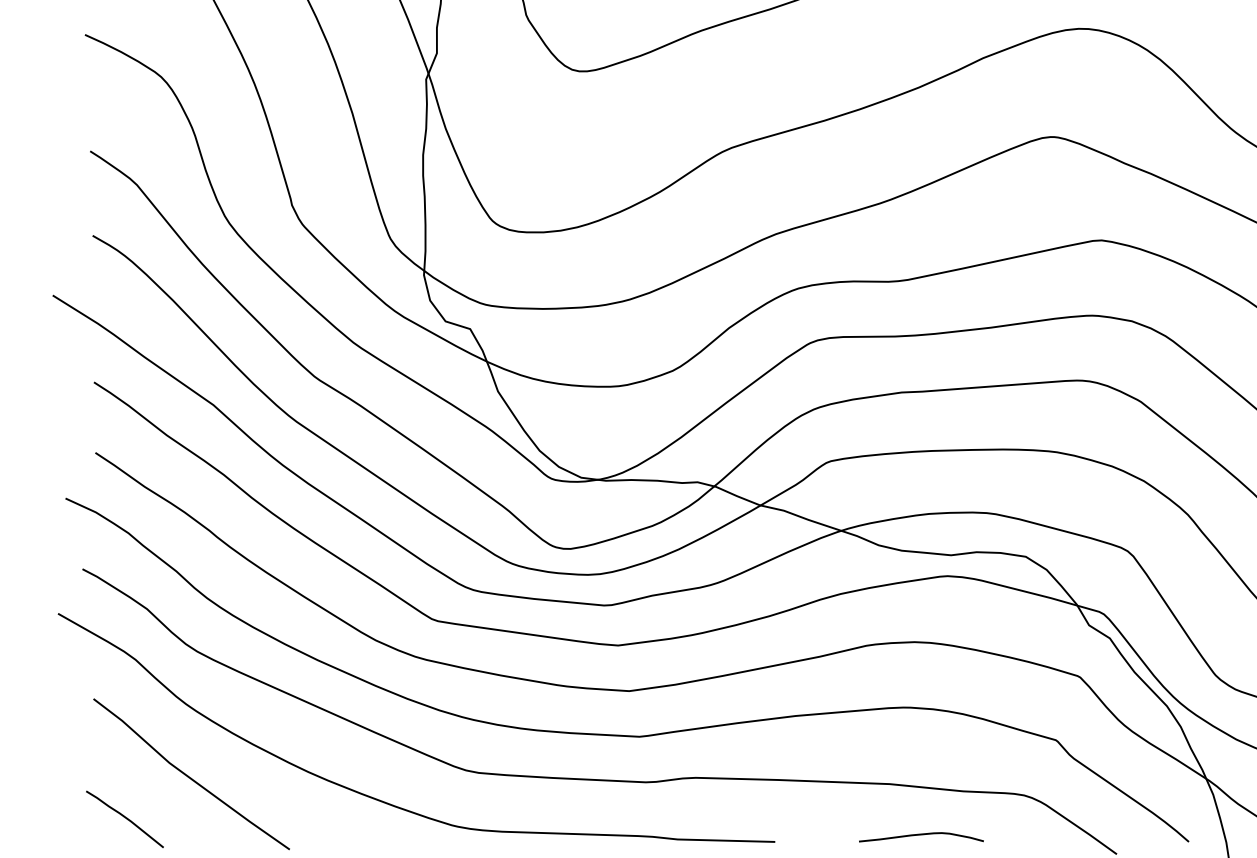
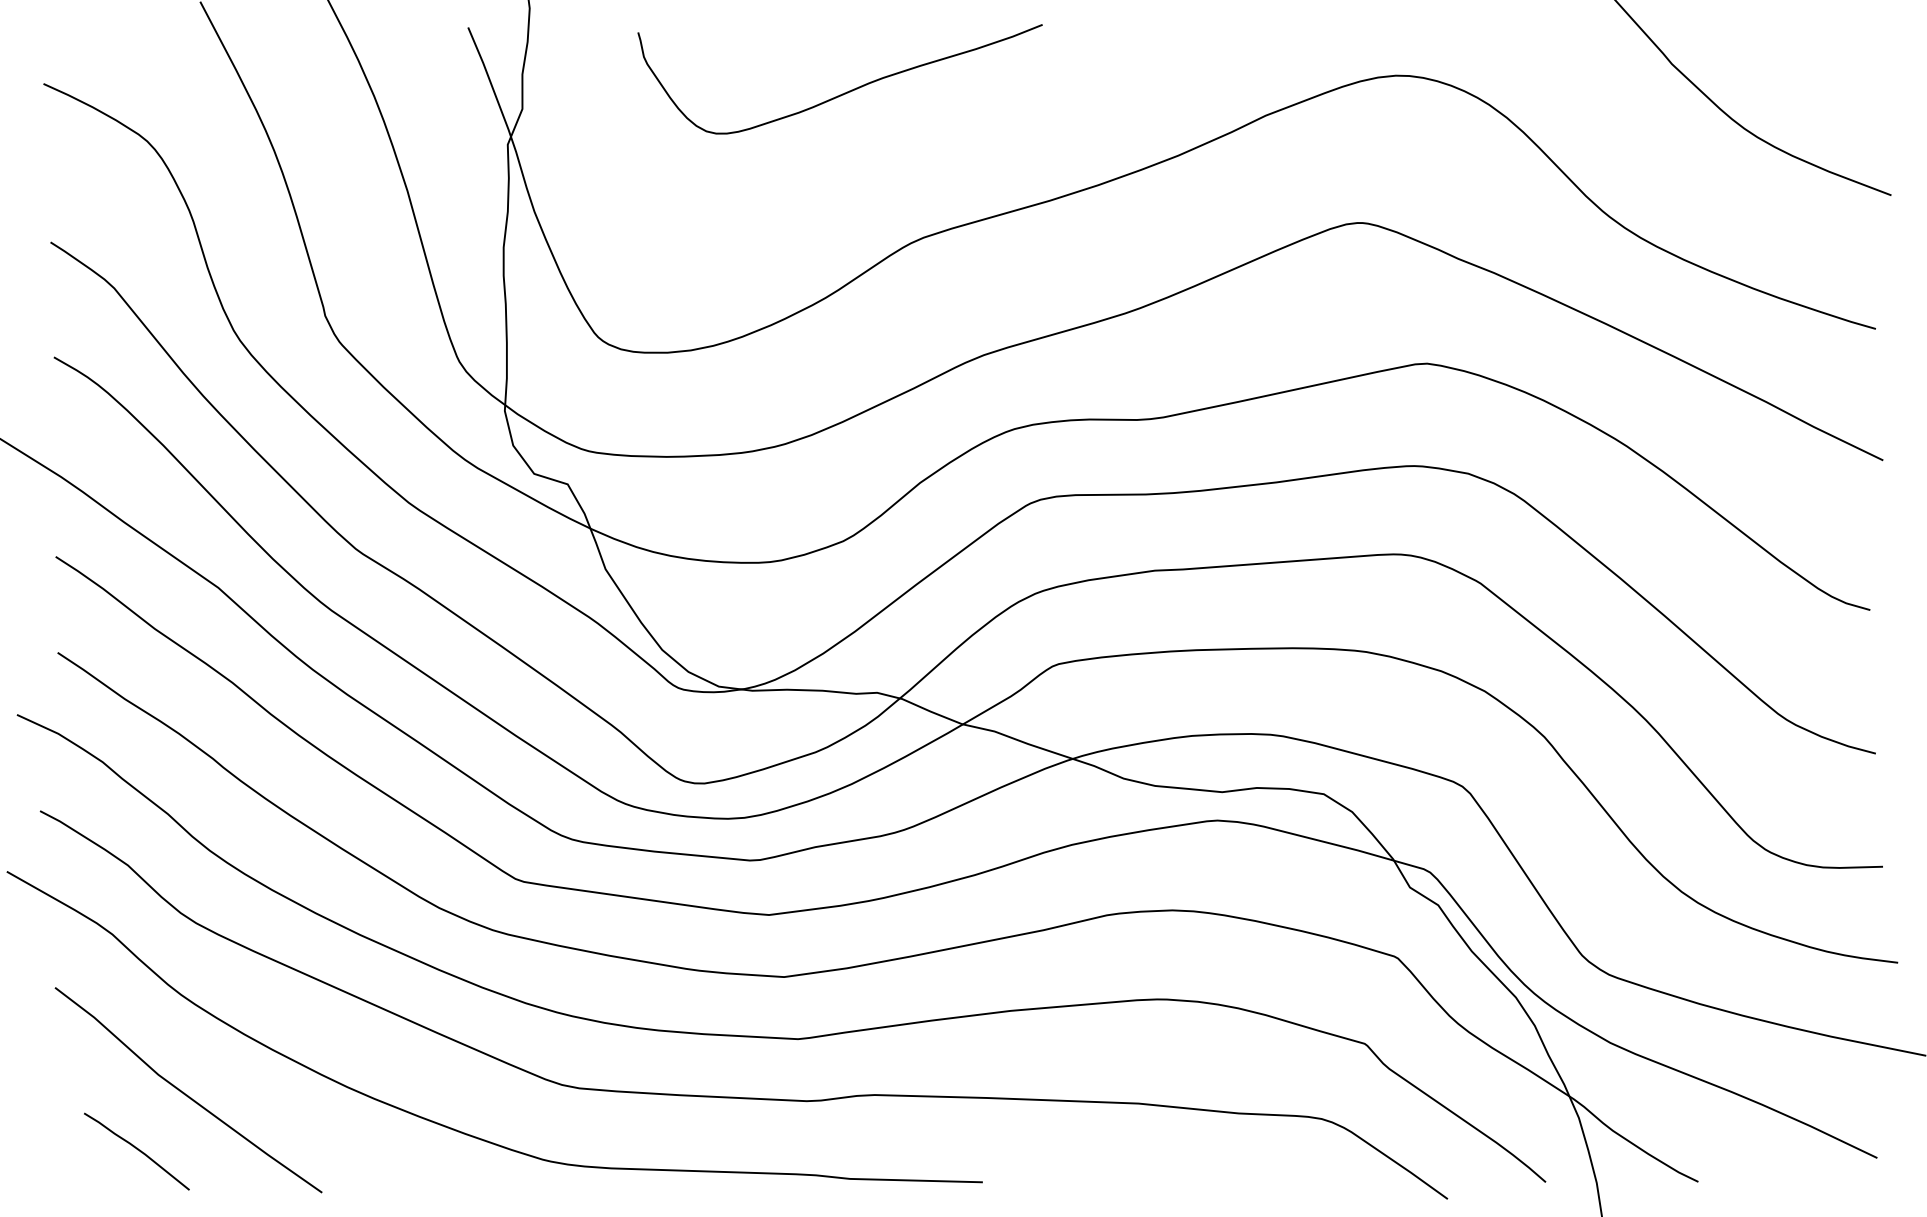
curve: (125, 818) -> (137, 1150), moved
curve: (920, 835) -> (1180, 1173), removed

